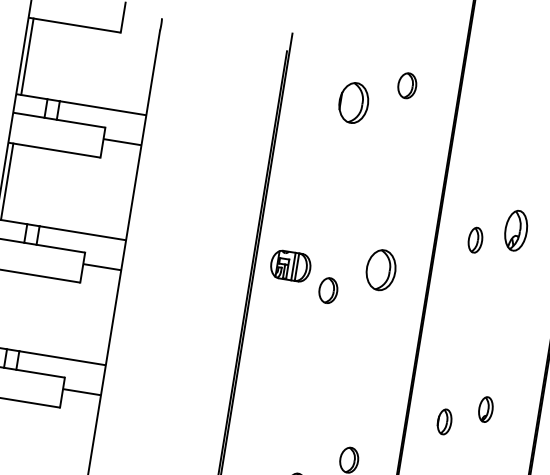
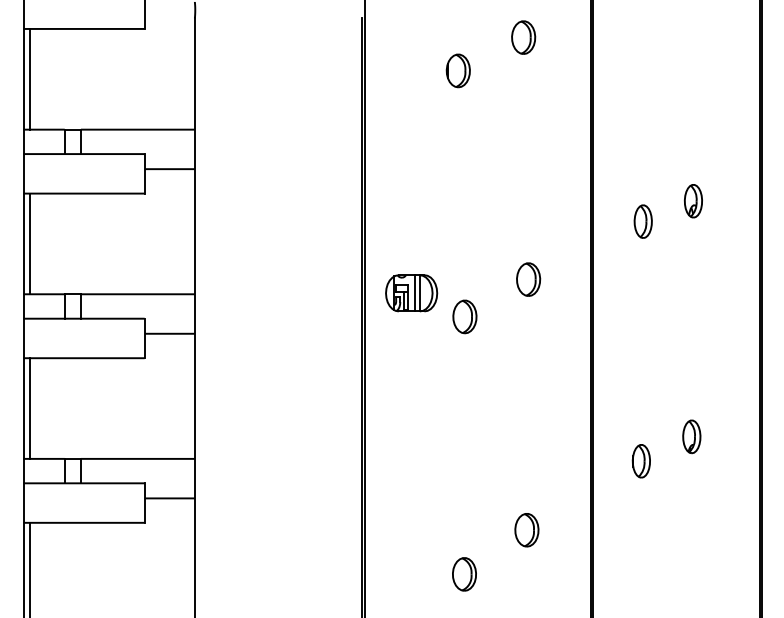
part: (353, 102) -> (457, 70), size x0.62
part: (516, 231) -> (693, 201), size x0.62
part: (381, 270) -> (528, 279), size x0.62

